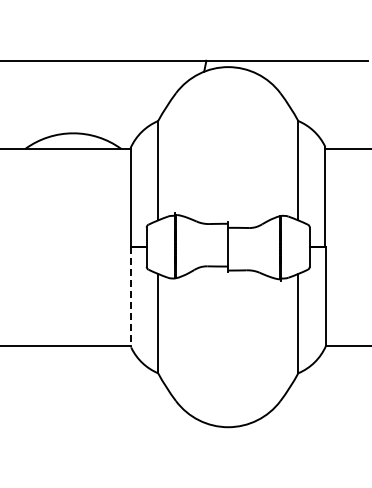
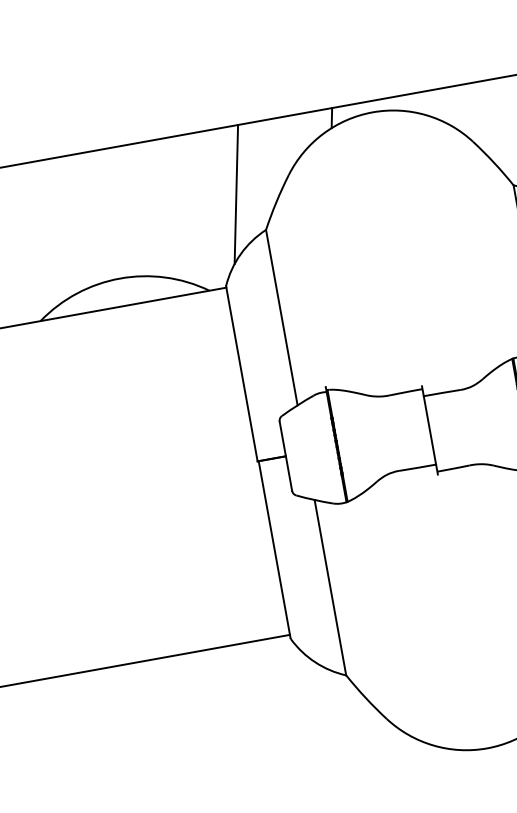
line: (145, 98) -> (236, 194), added
line: (131, 297) -> (275, 550), dashed -> solid

